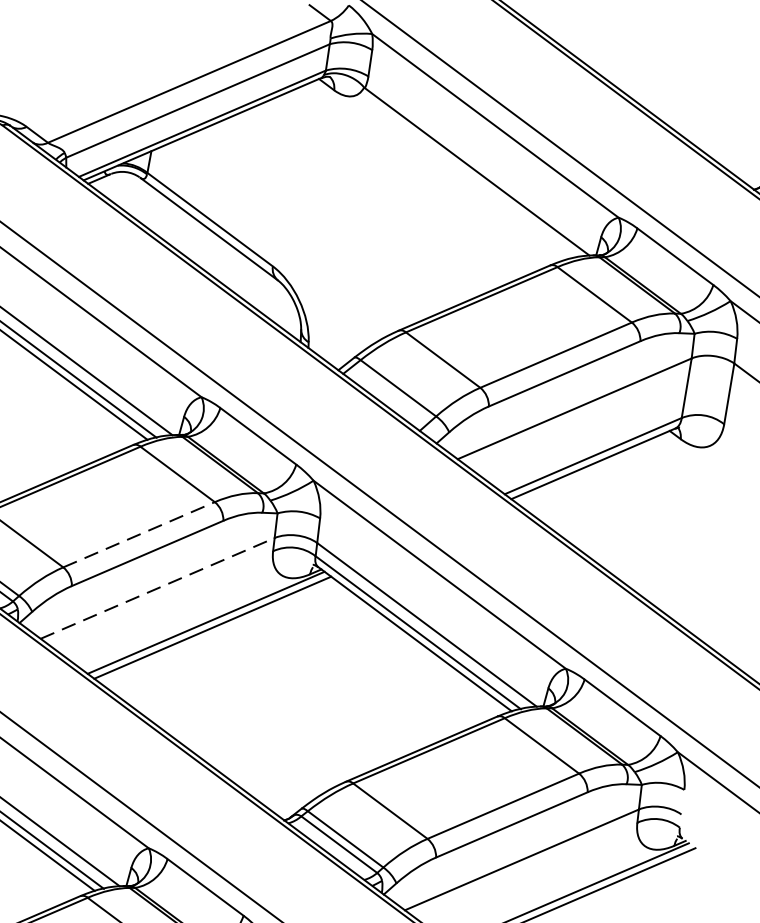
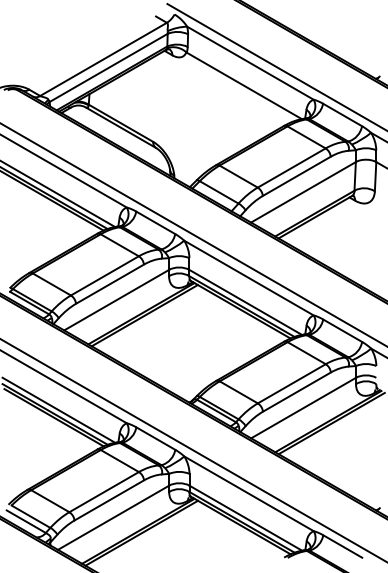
line: (140, 534) -> (105, 275), dashed -> solid
line: (157, 589) -> (116, 300), dashed -> solid

